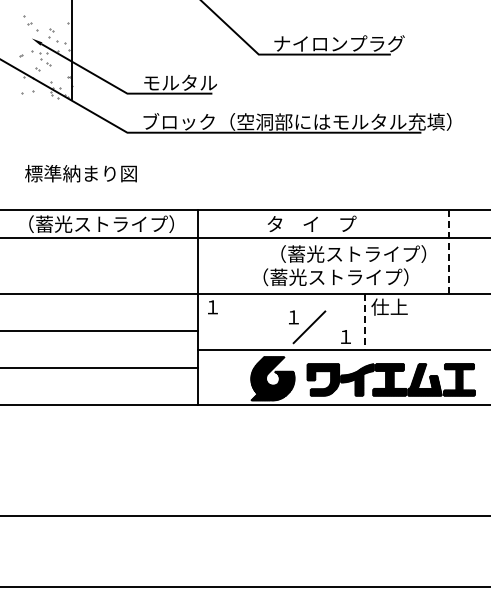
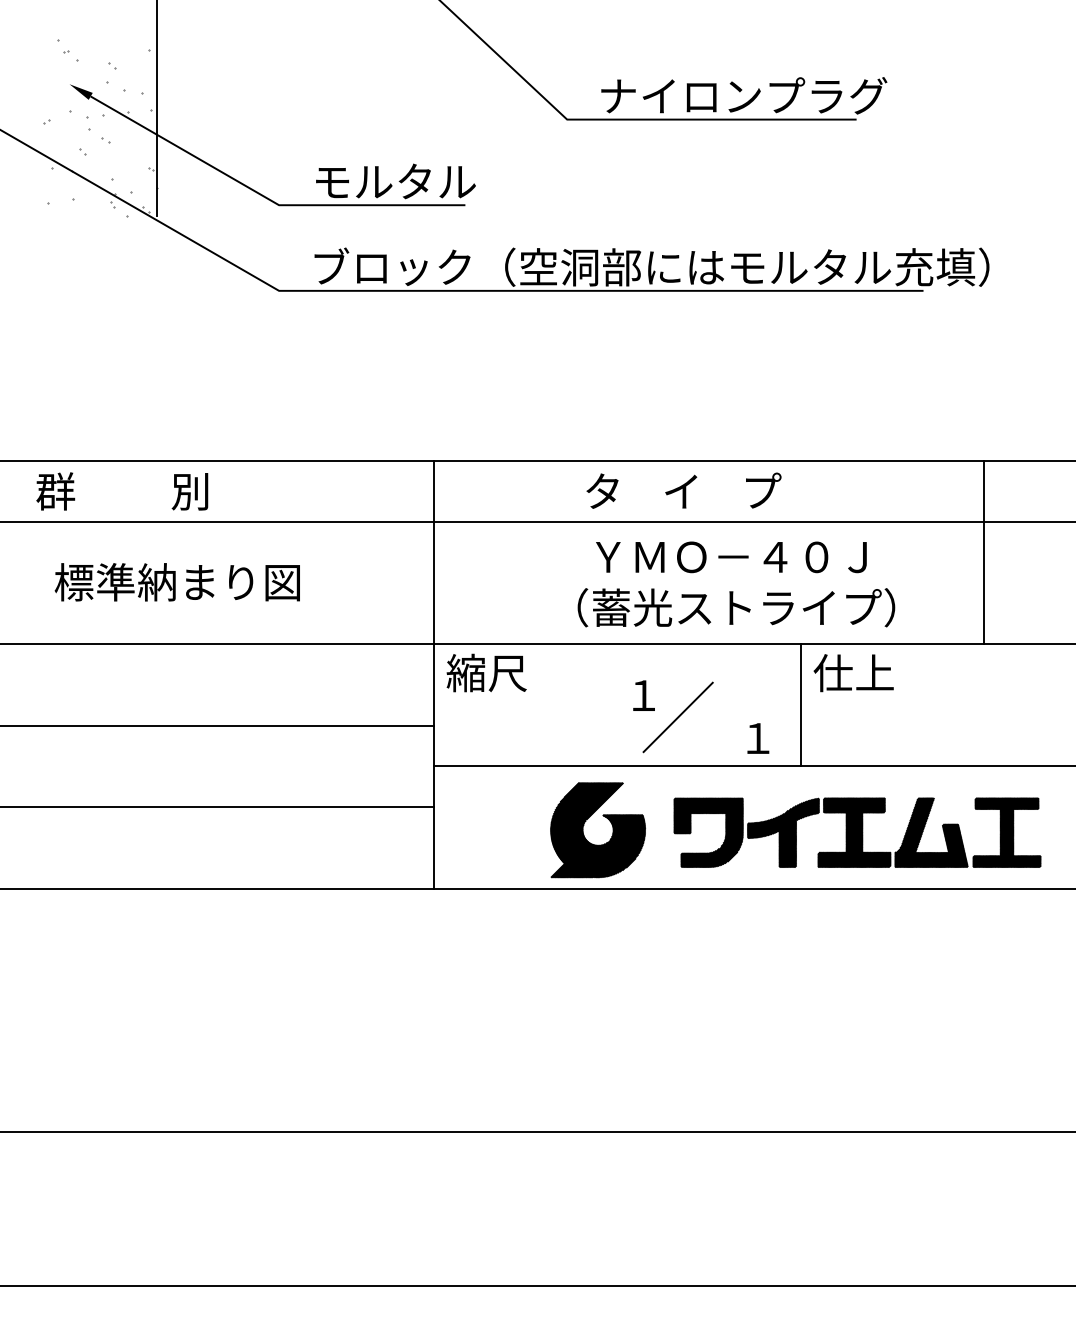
part: (31, 22) -> (68, 49), size x0.62
text: (80, 173) -> (176, 581), moved
text: (94, 223) -> (207, 489), （蓄光ストライプ） -> 群          別
line: (449, 251) -> (985, 551), dashed -> solid
text: (349, 253) -> (765, 555), （蓄光ストライプ） -> ＹＭＯ－４０Ｊ
text: (222, 306) -> (487, 671), １ -> 縮尺
line: (365, 321) -> (801, 704), dashed -> solid

